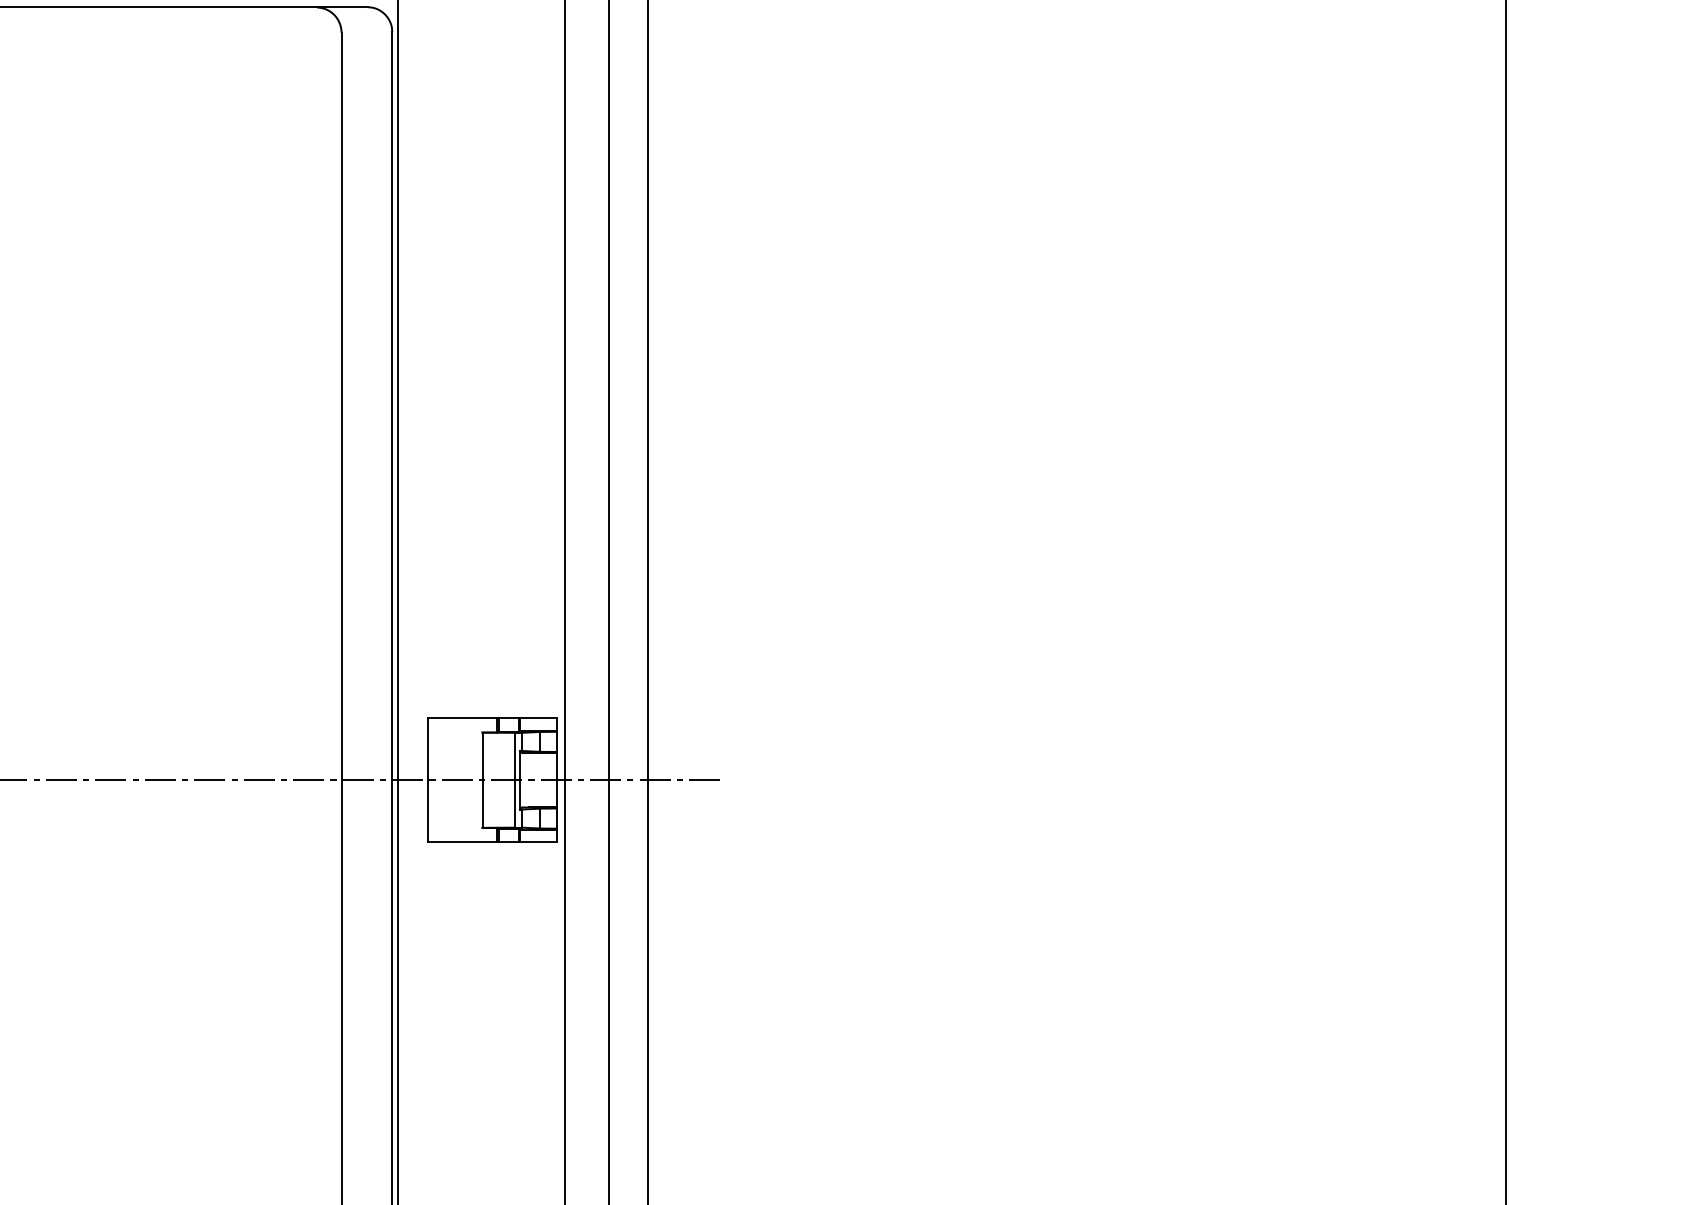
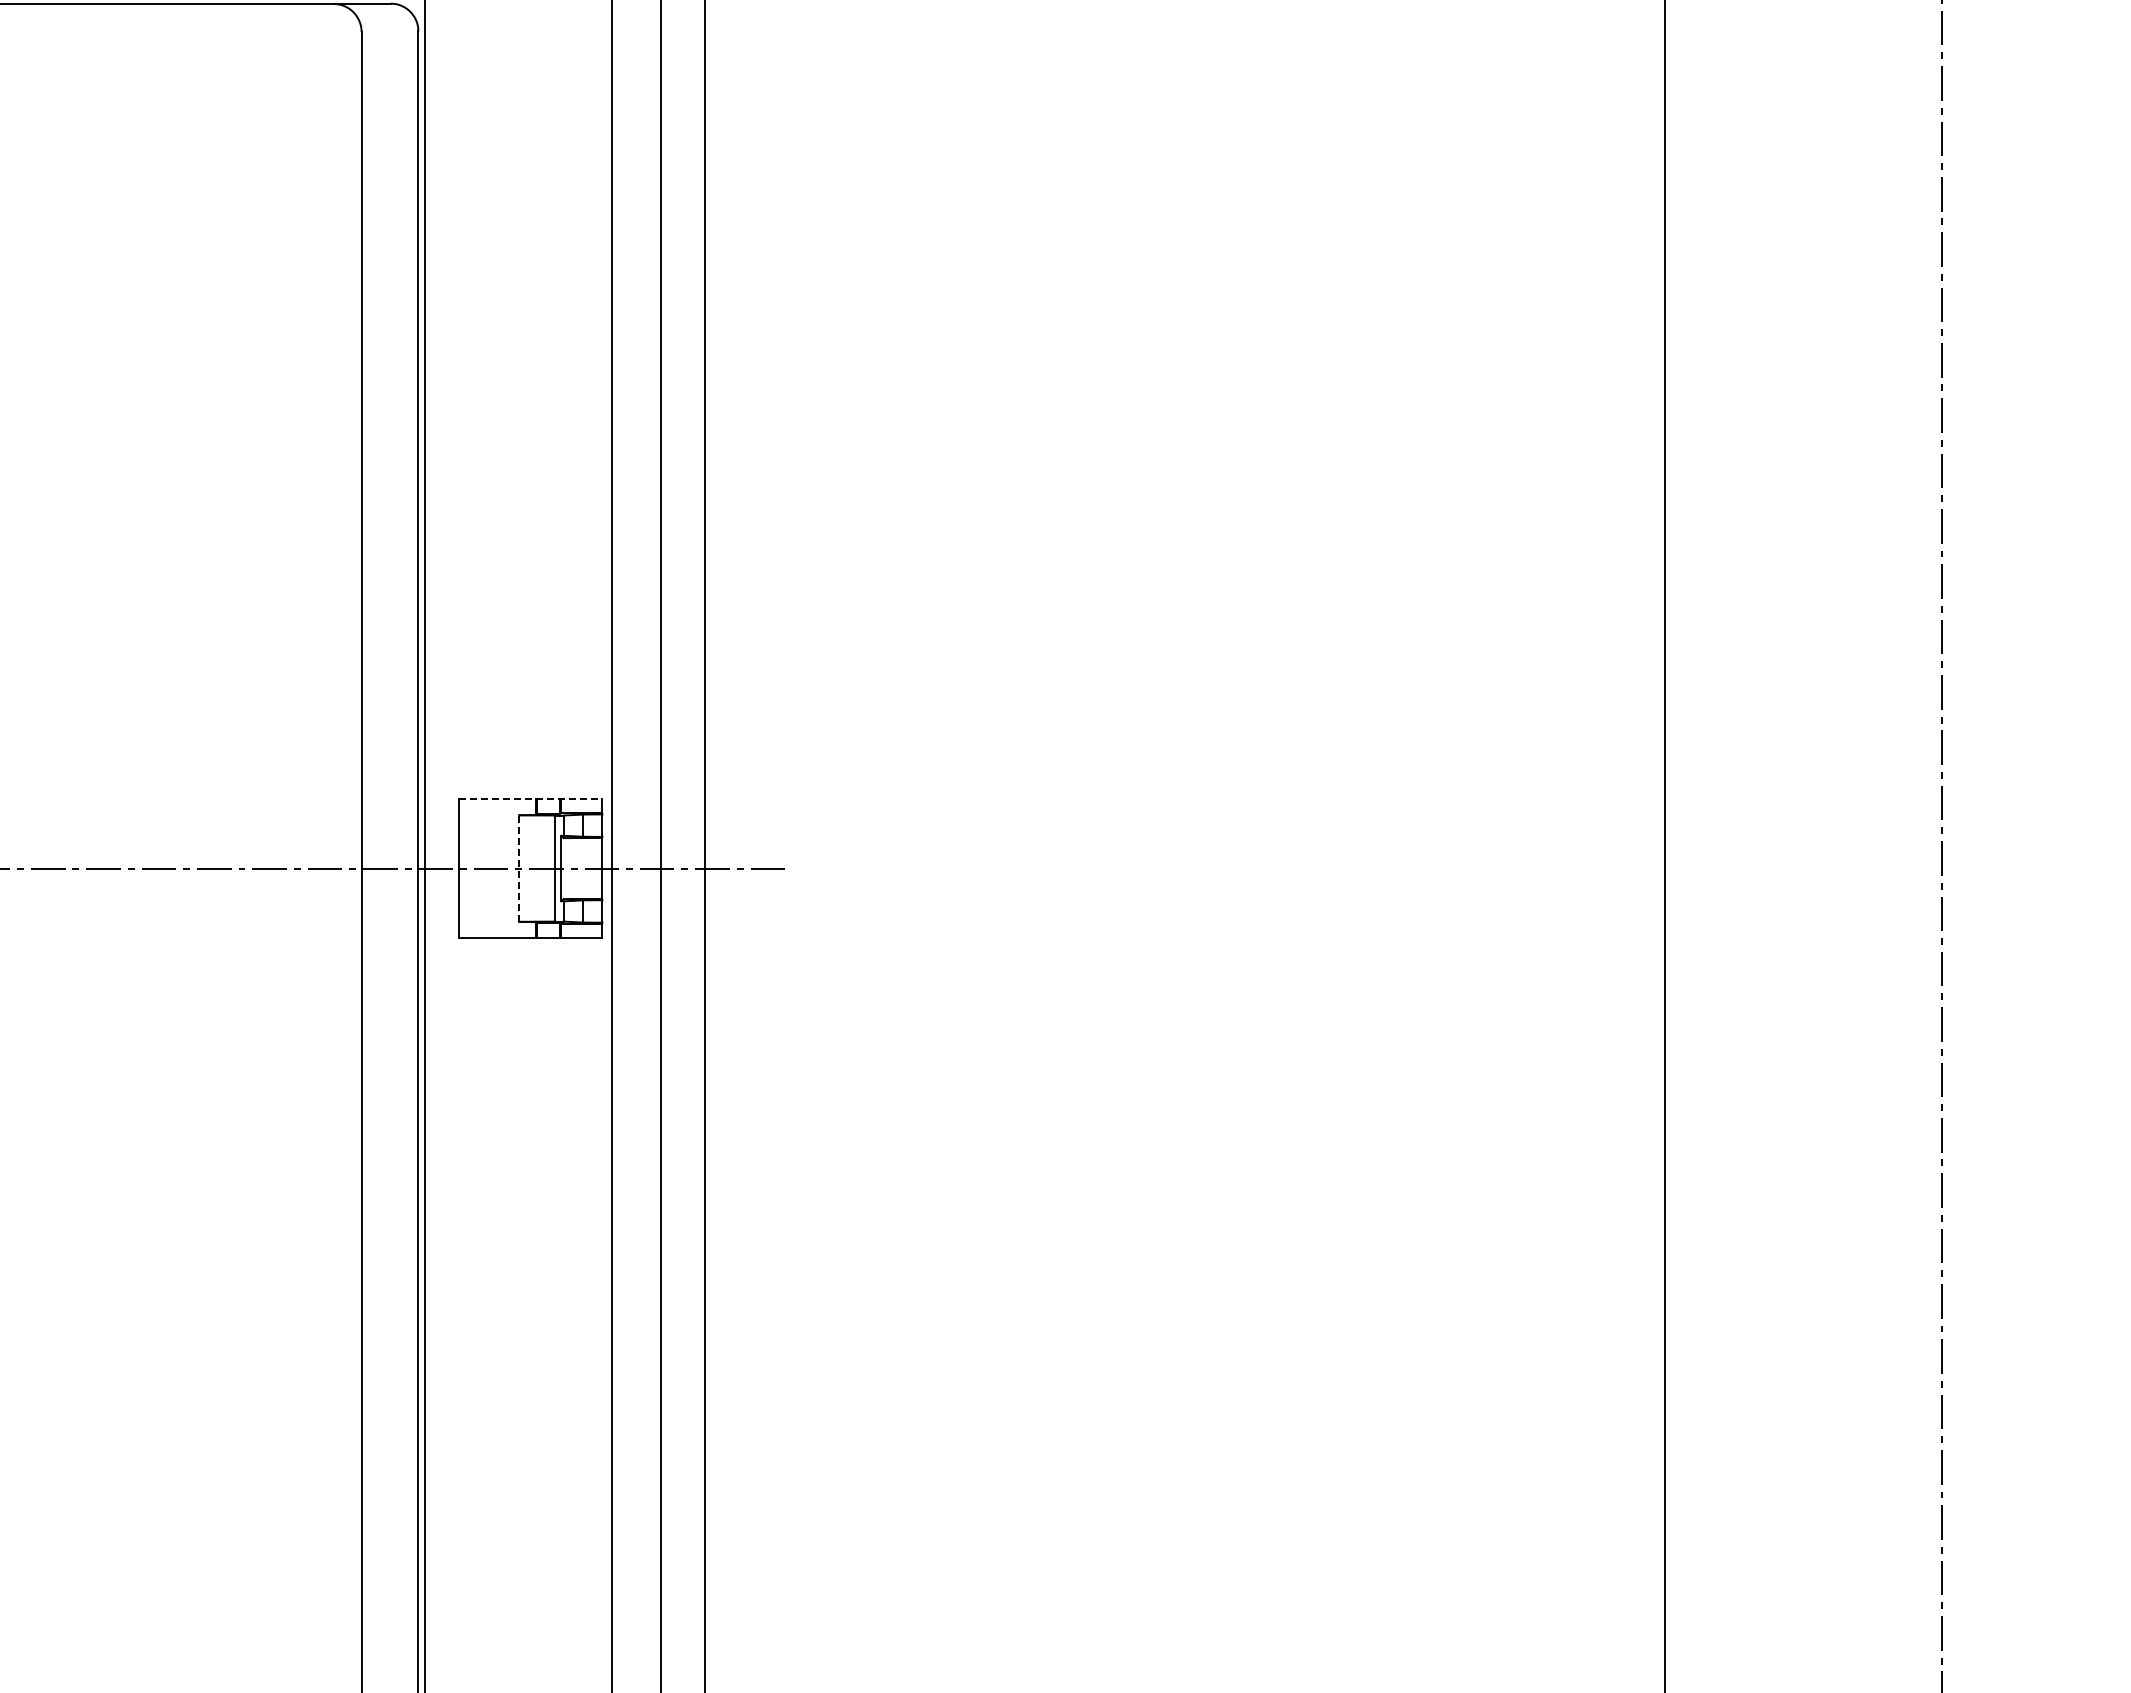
line: (492, 718) -> (530, 799), solid -> dashed
line: (482, 780) -> (519, 868), solid -> dashed

